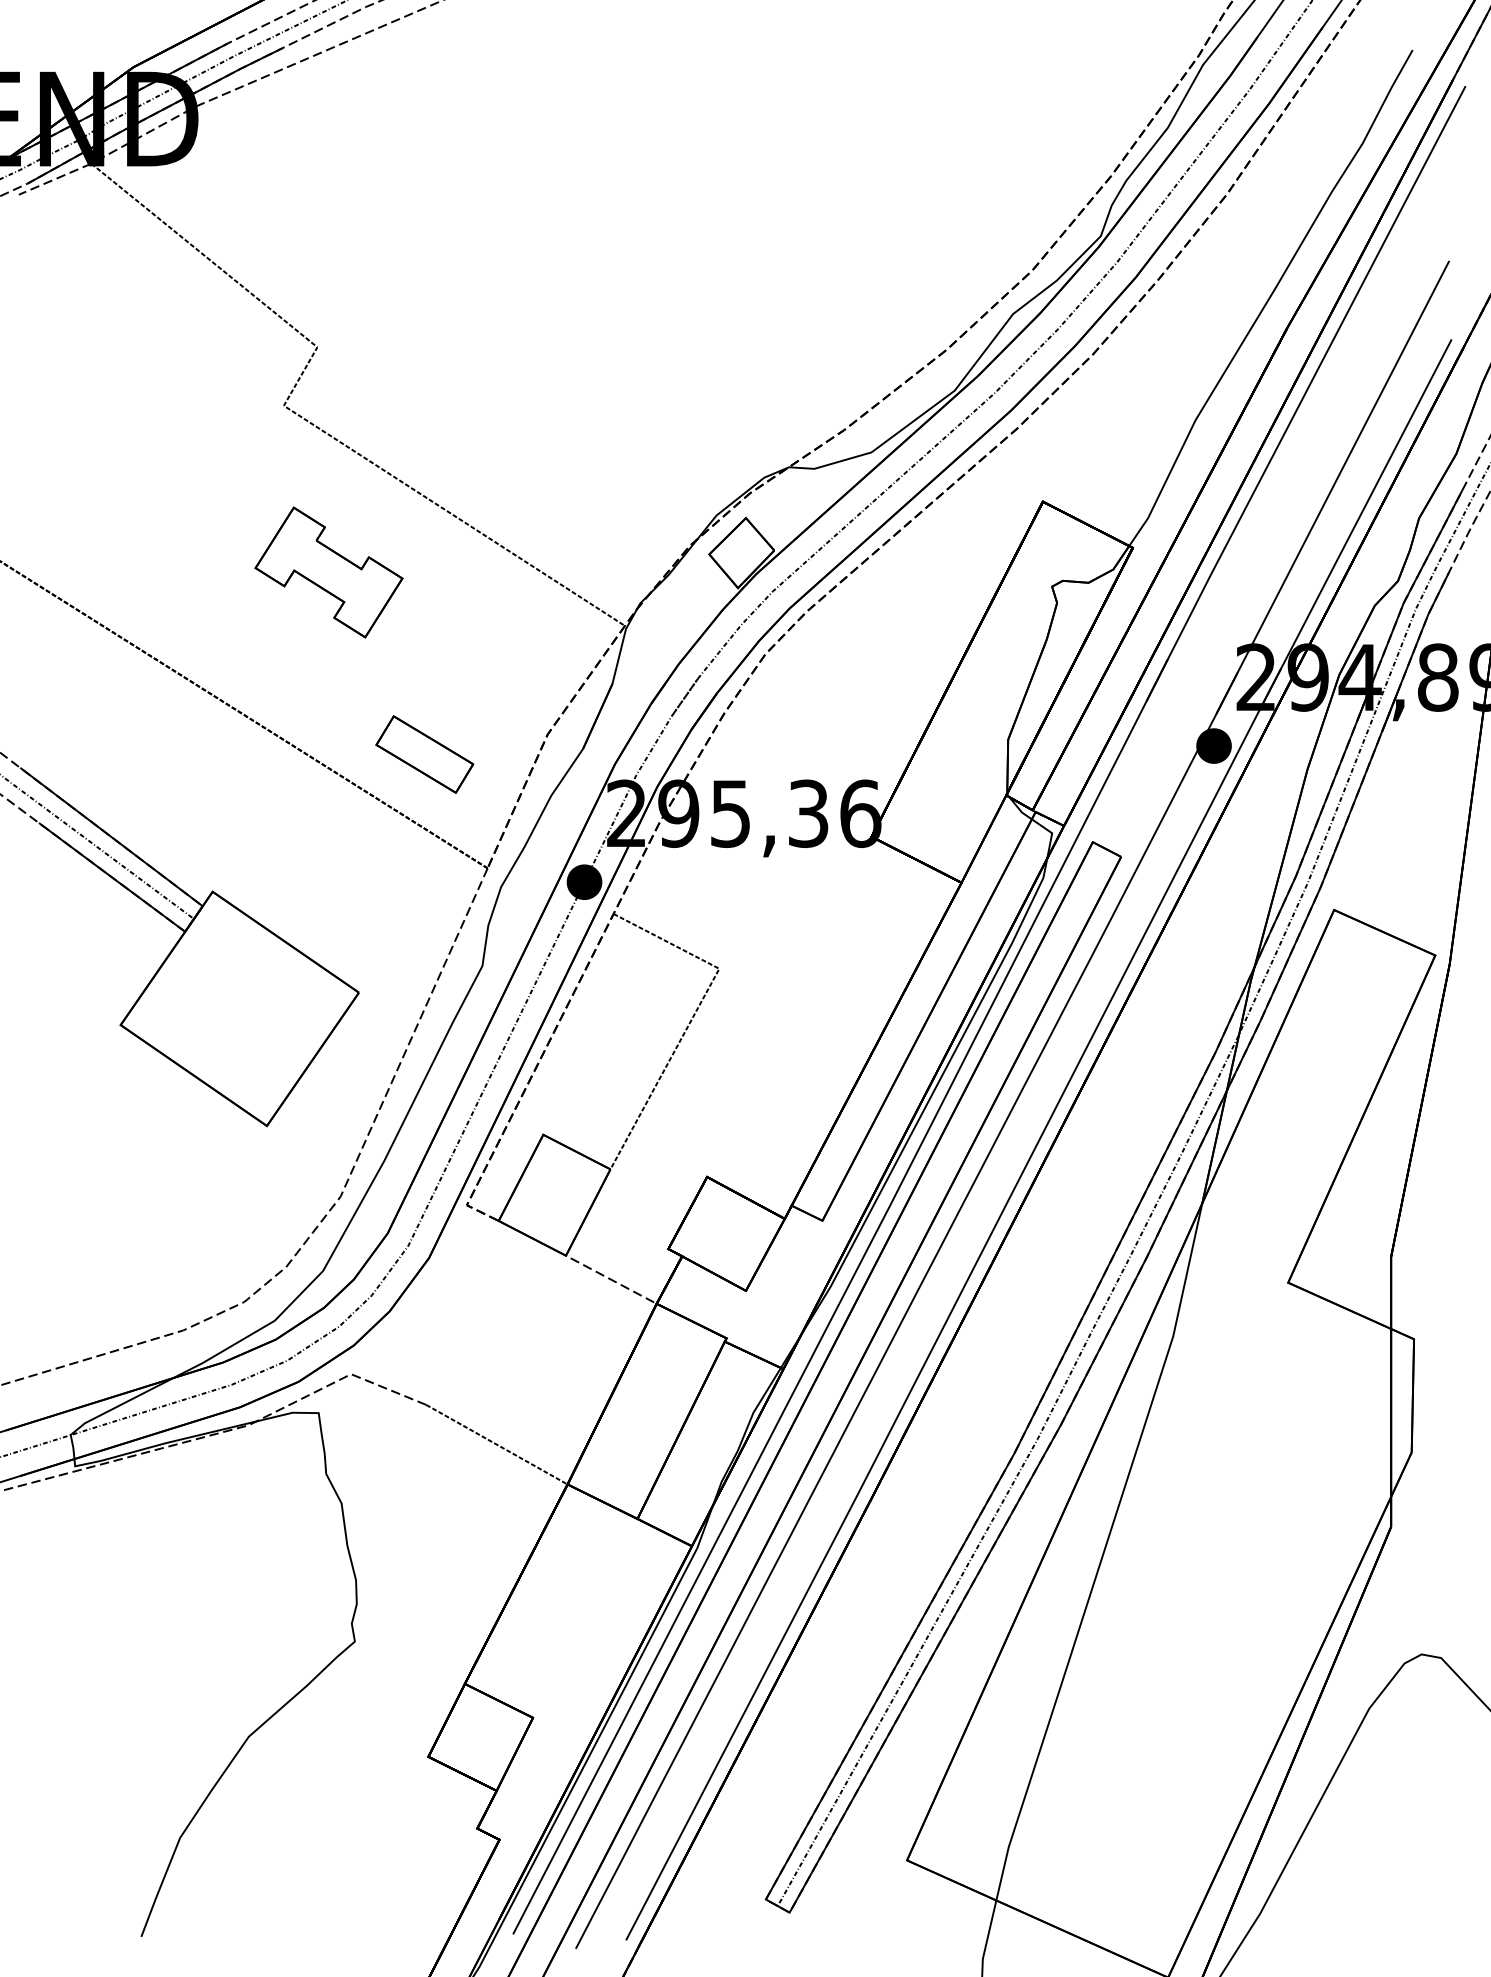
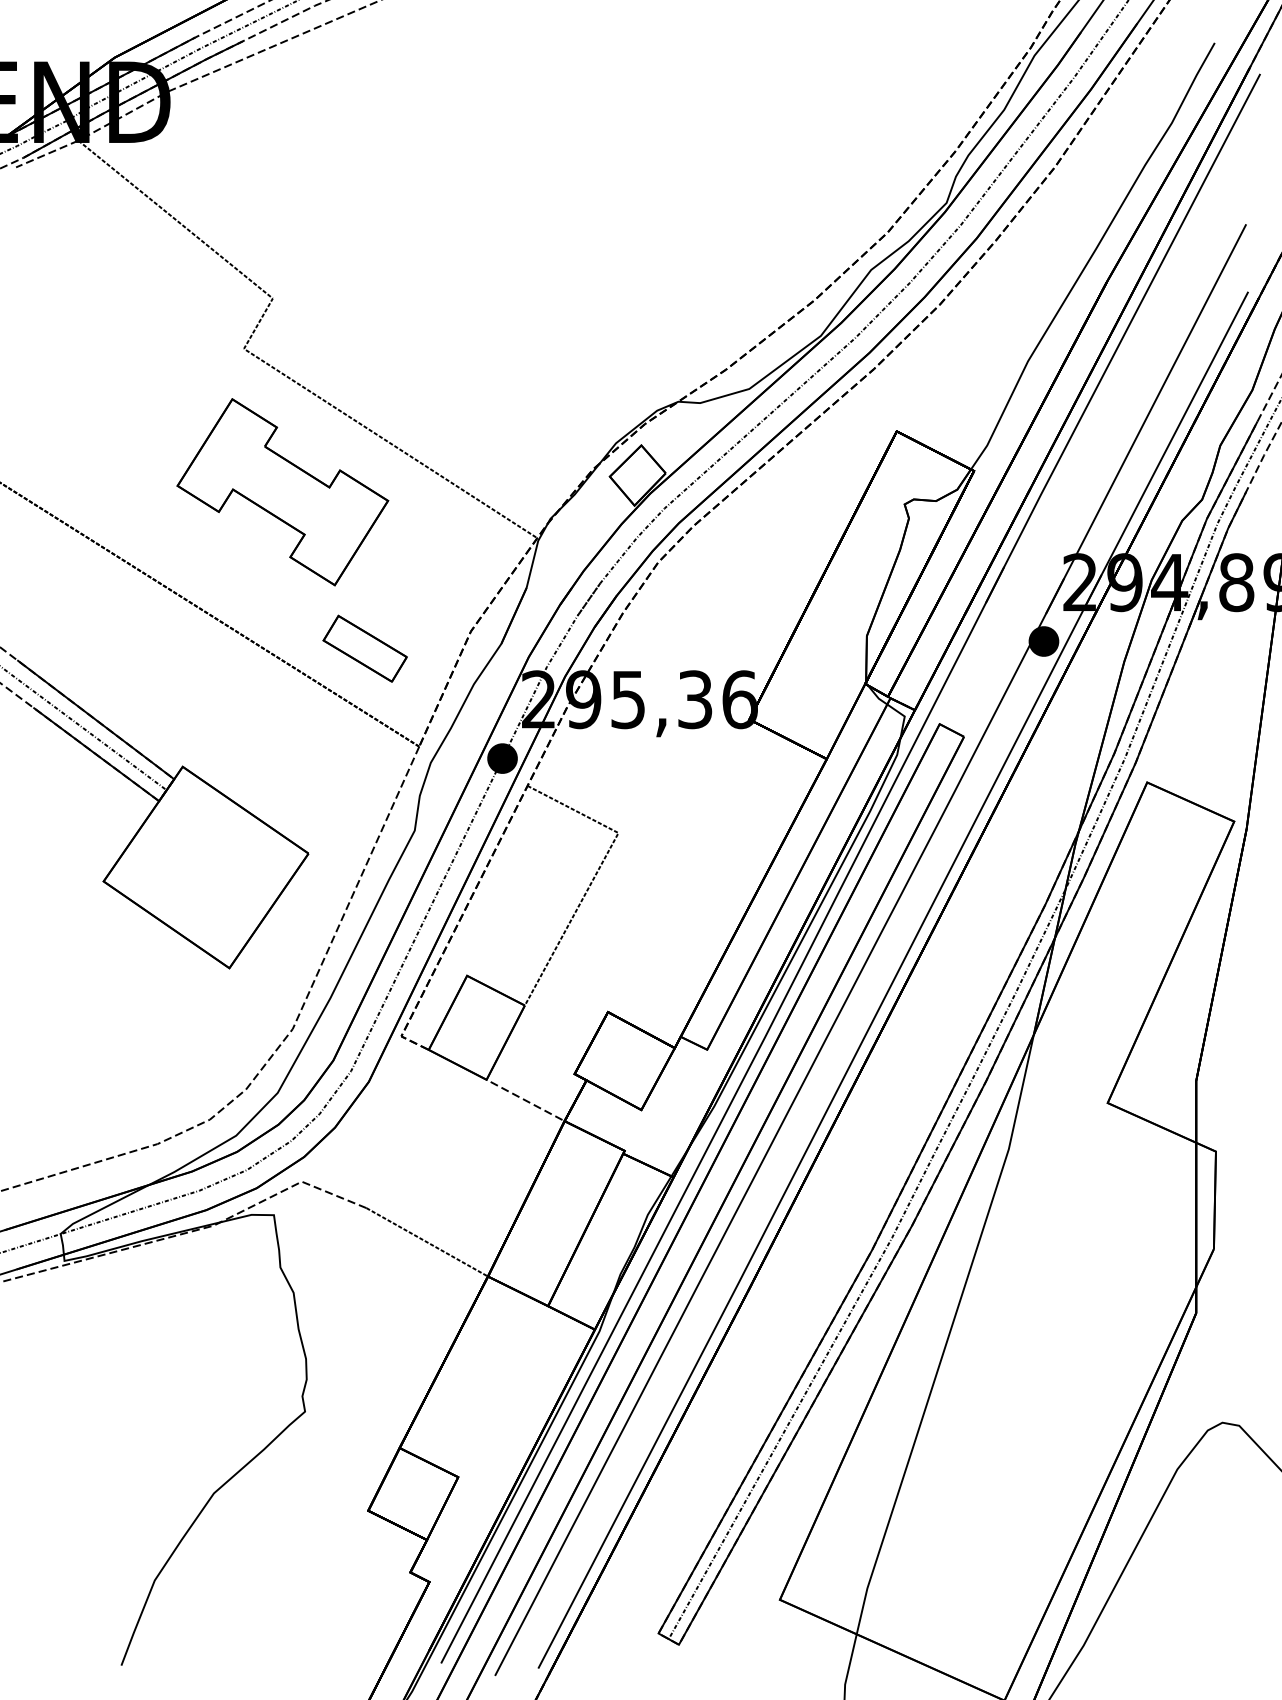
part: (328, 572) -> (282, 492), size x1.67

